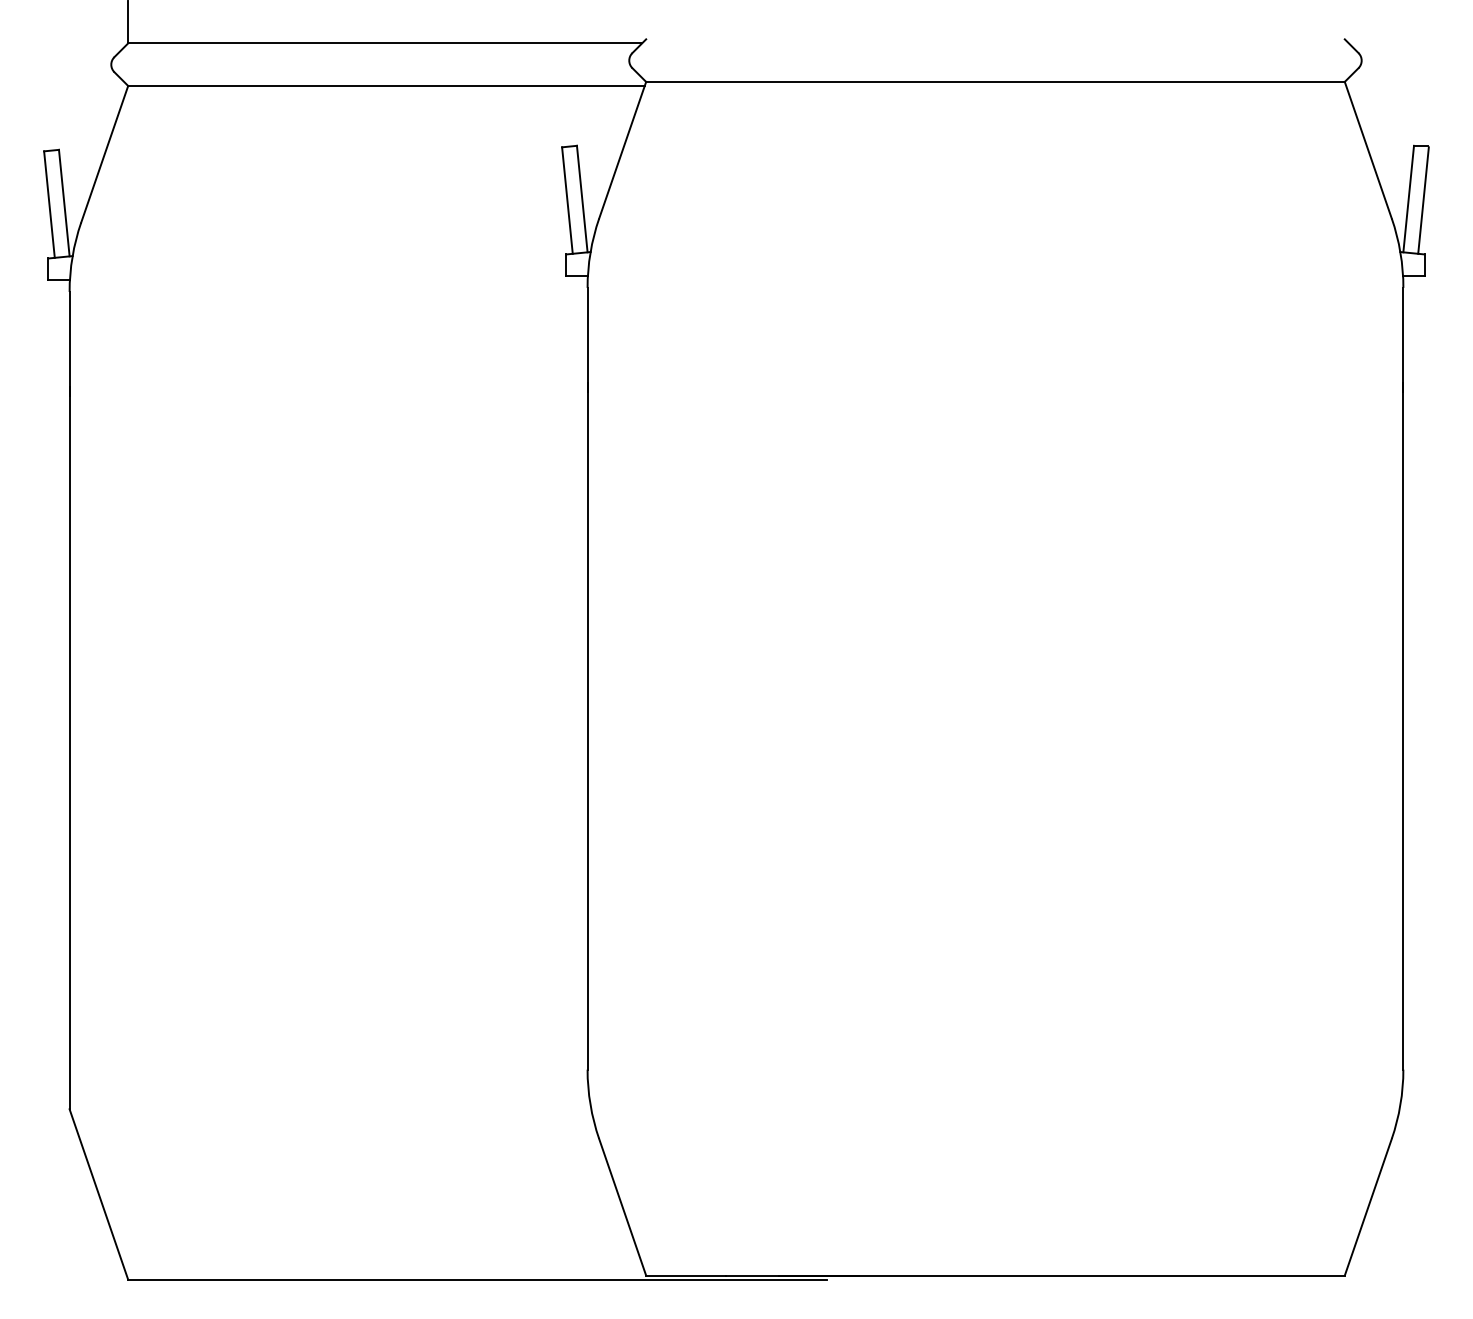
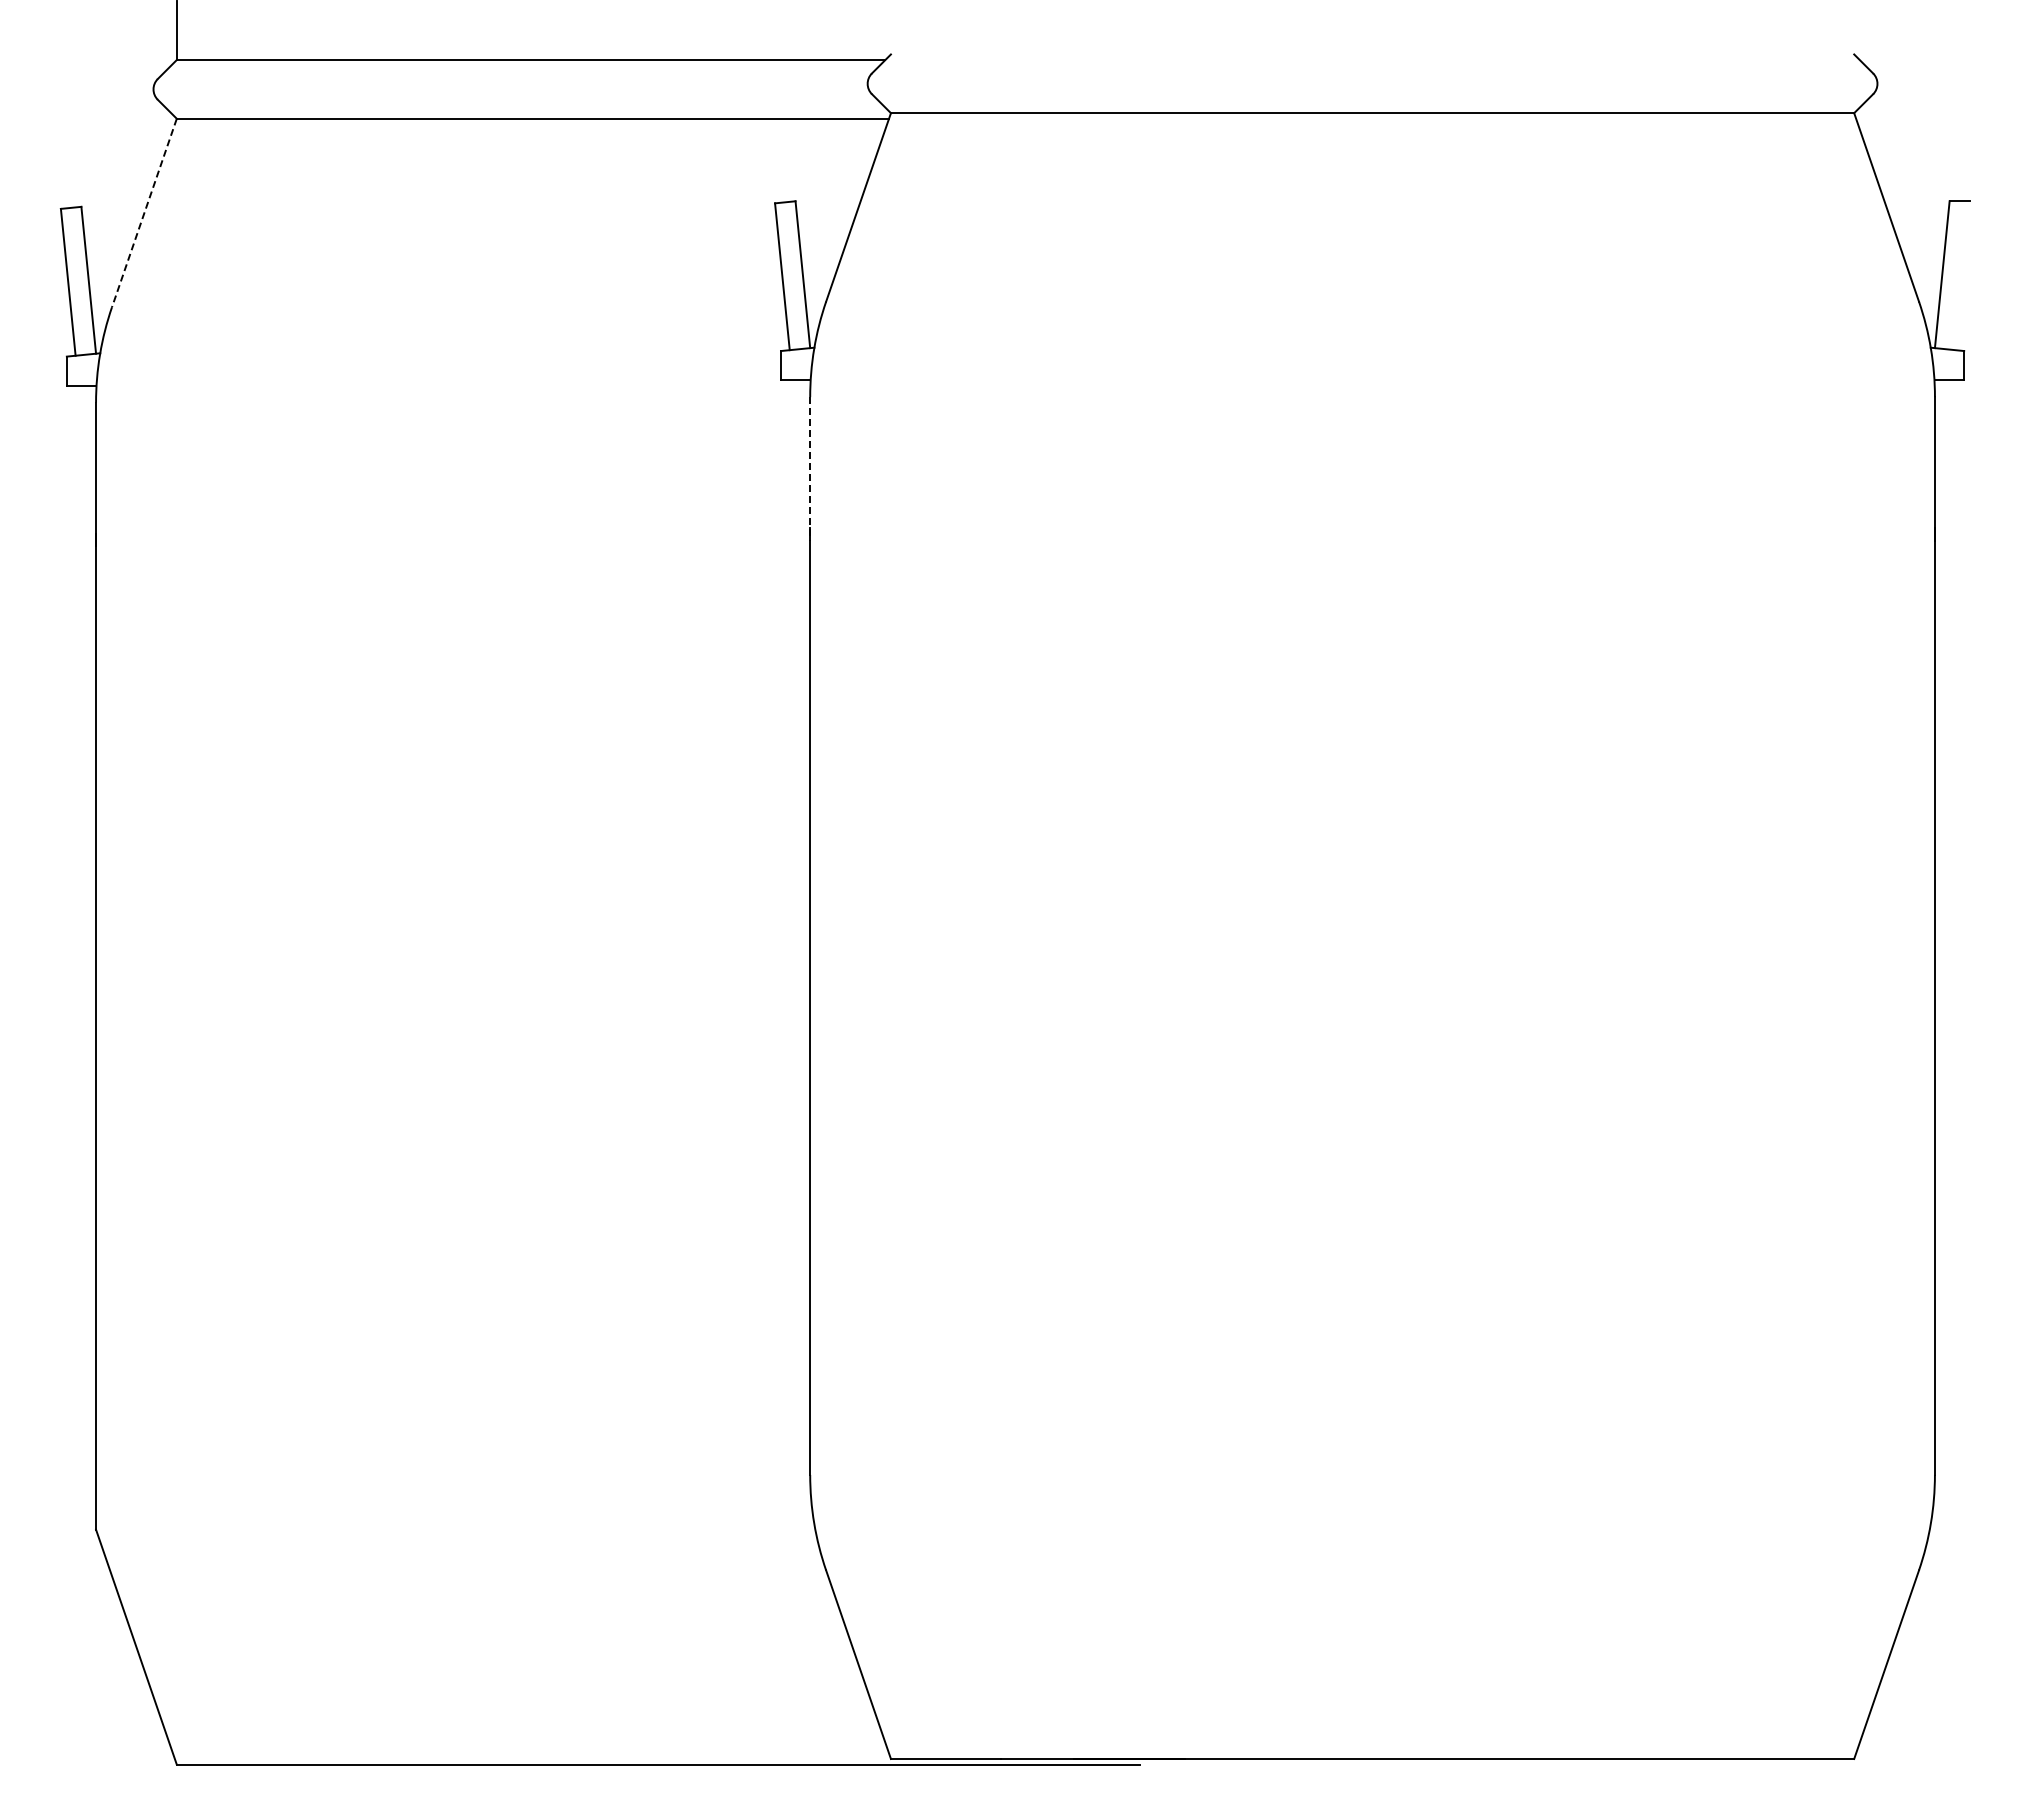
line: (104, 154) -> (144, 213), solid -> dashed
line: (1423, 200) -> (1962, 276), removed
line: (587, 339) -> (810, 468), solid -> dashed

